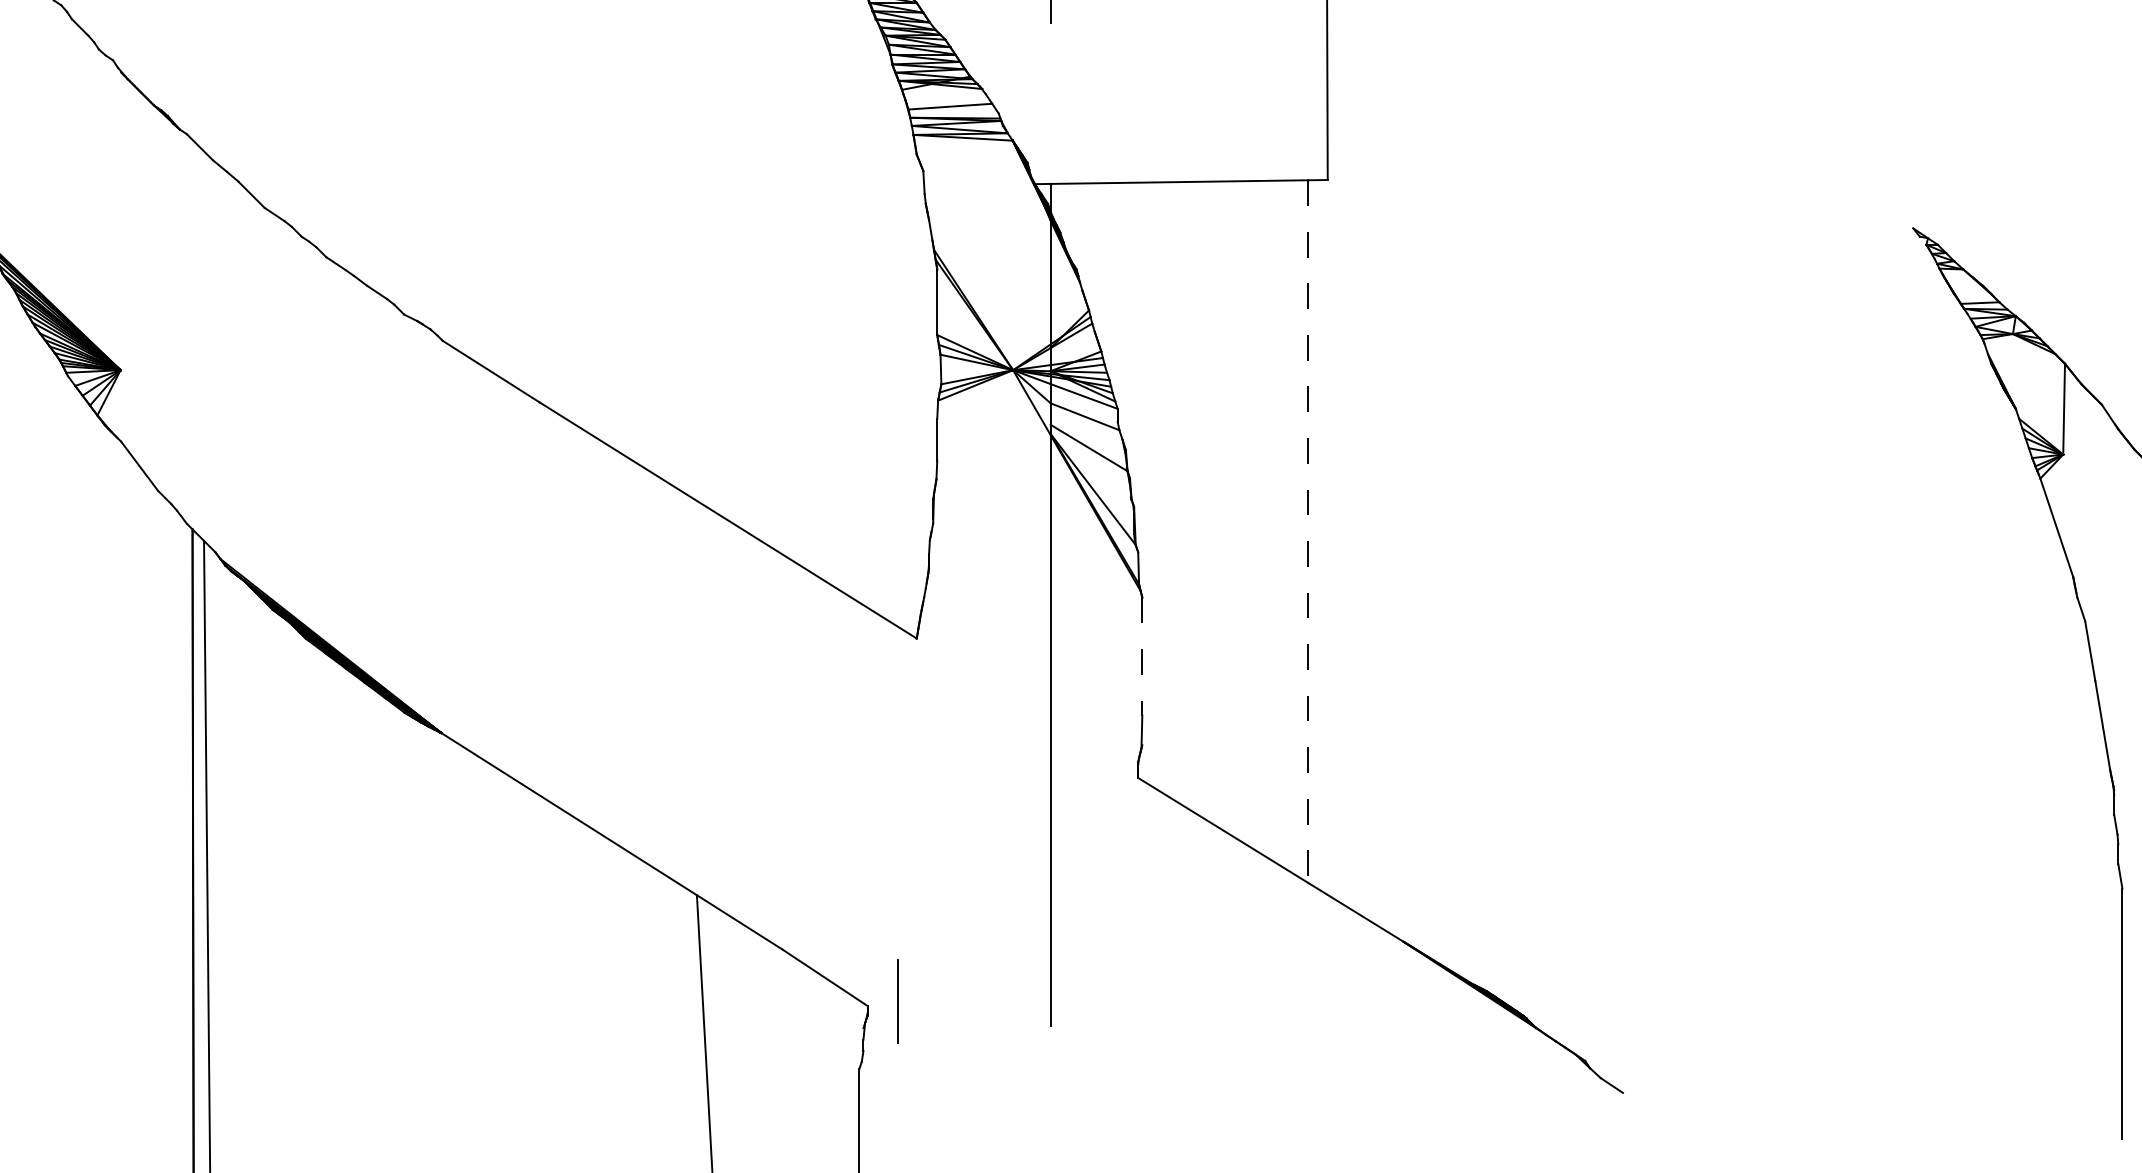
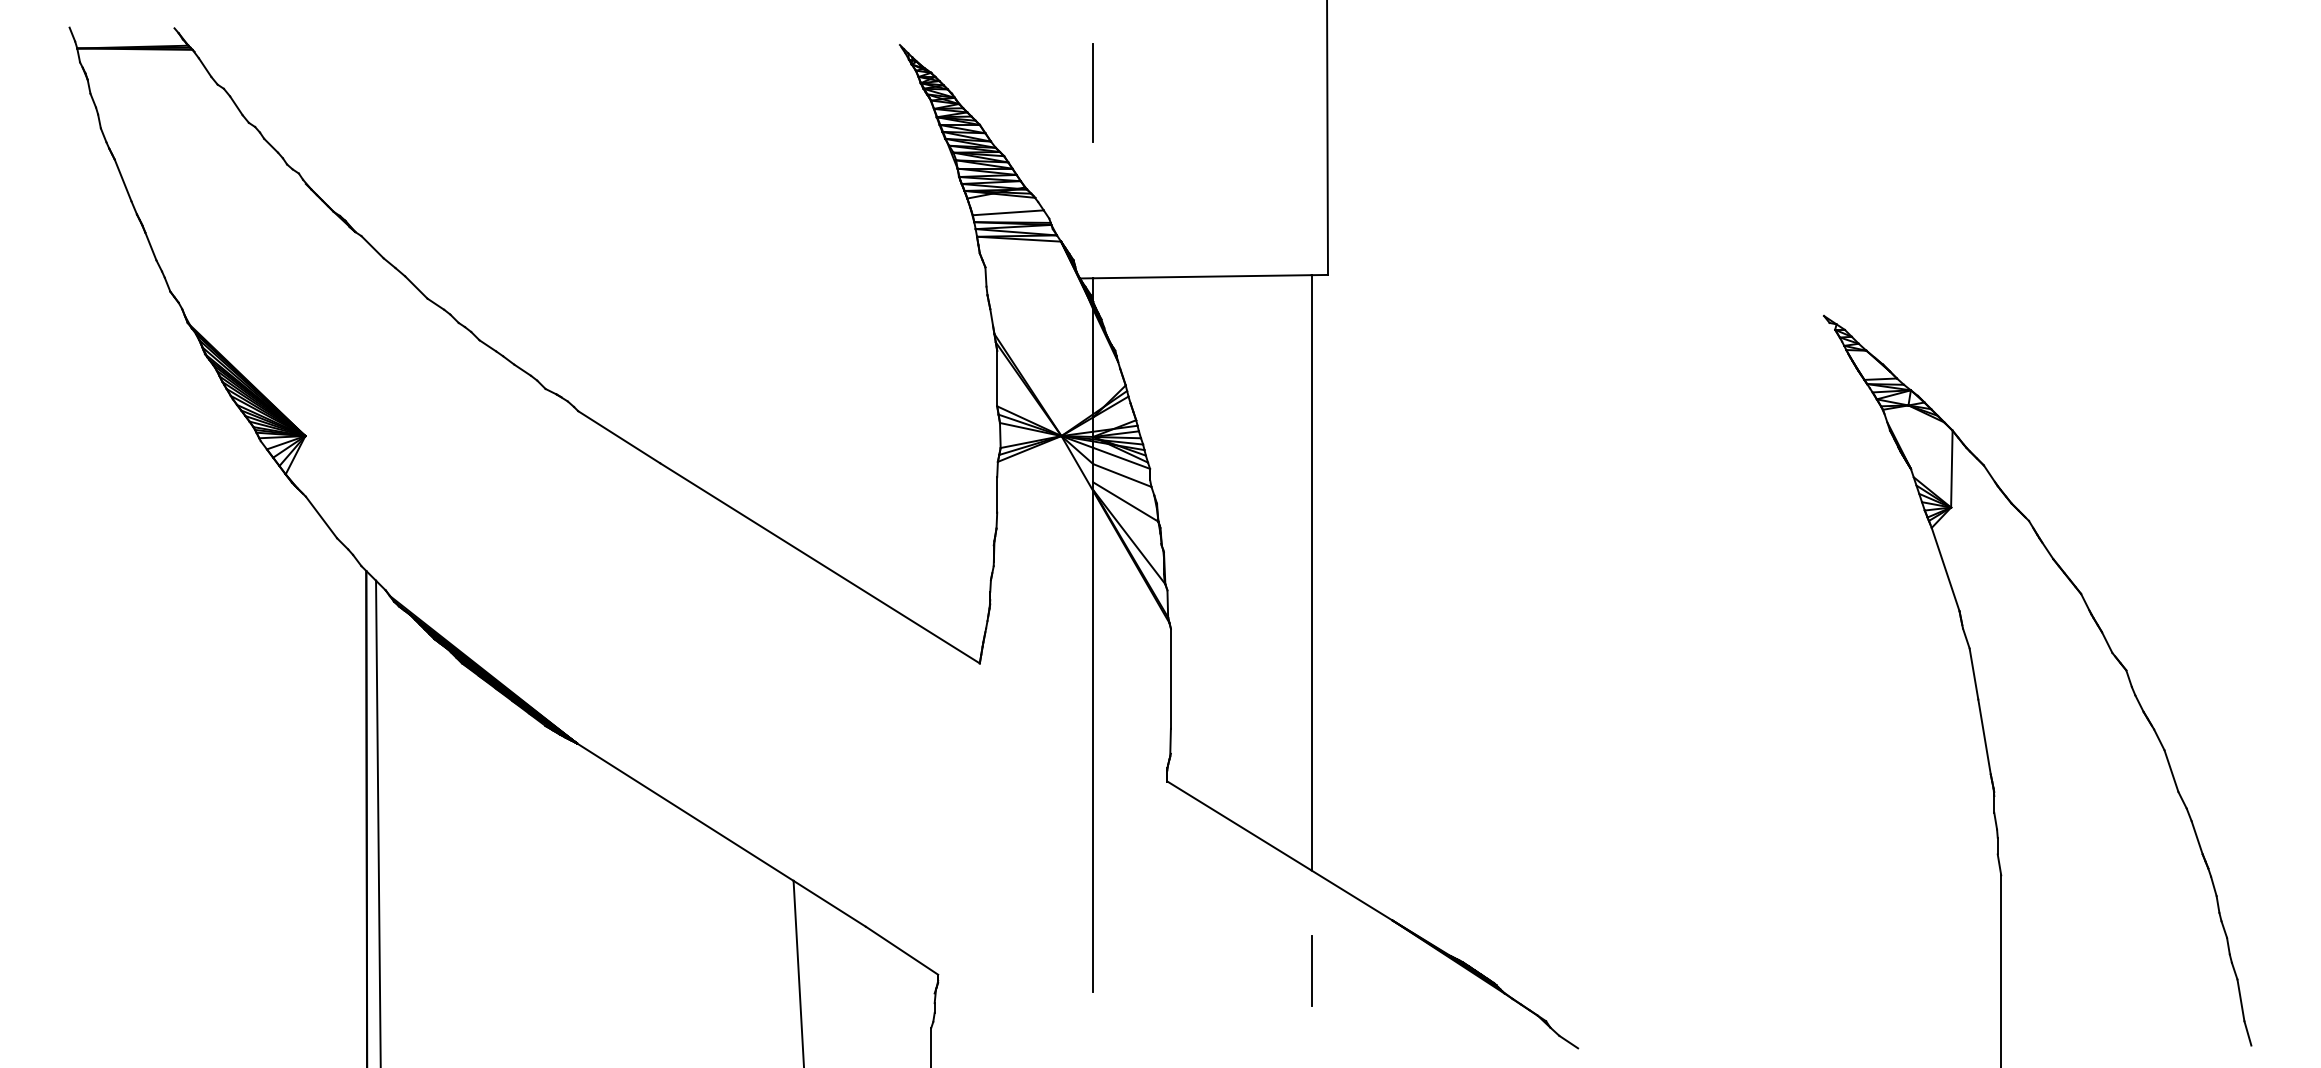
line: (1308, 531) -> (1311, 572), dashed -> solid
line: (1141, 657) -> (1170, 679), dashed -> solid
line: (897, 1001) -> (1311, 970), moved

